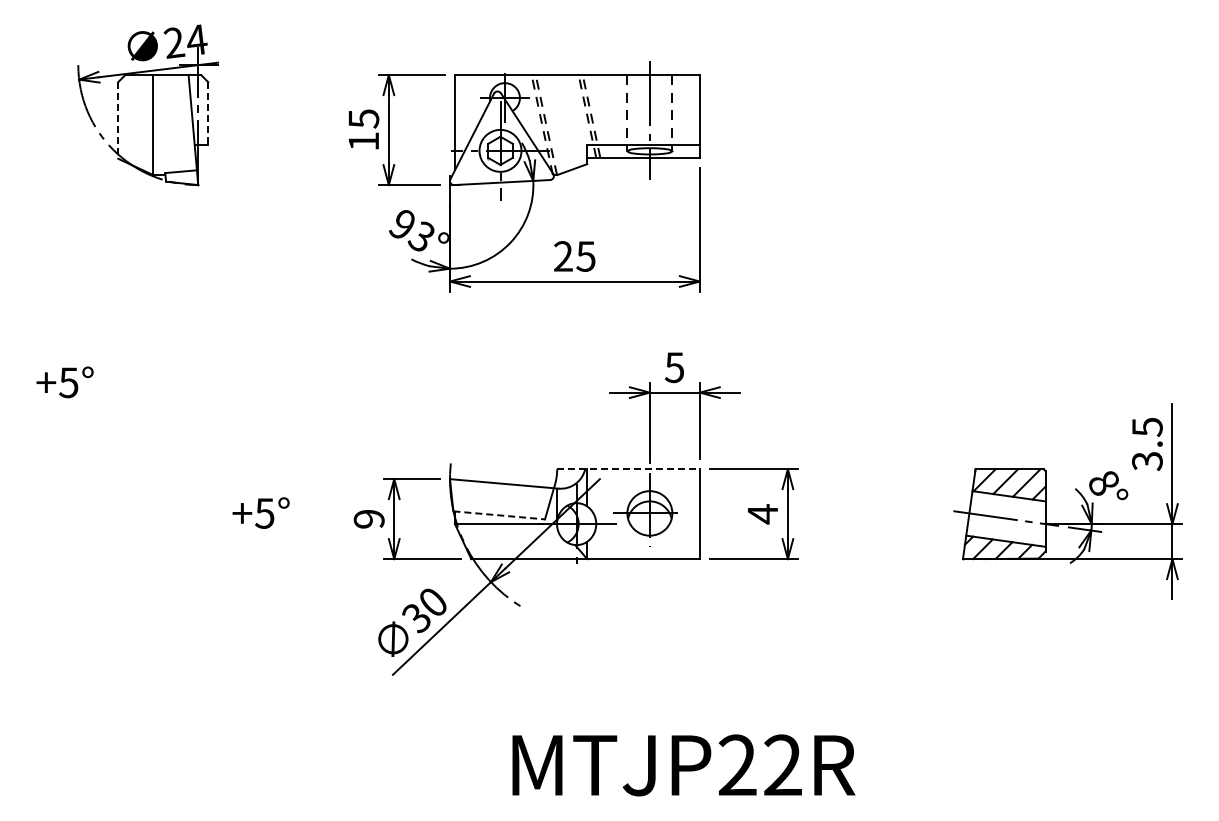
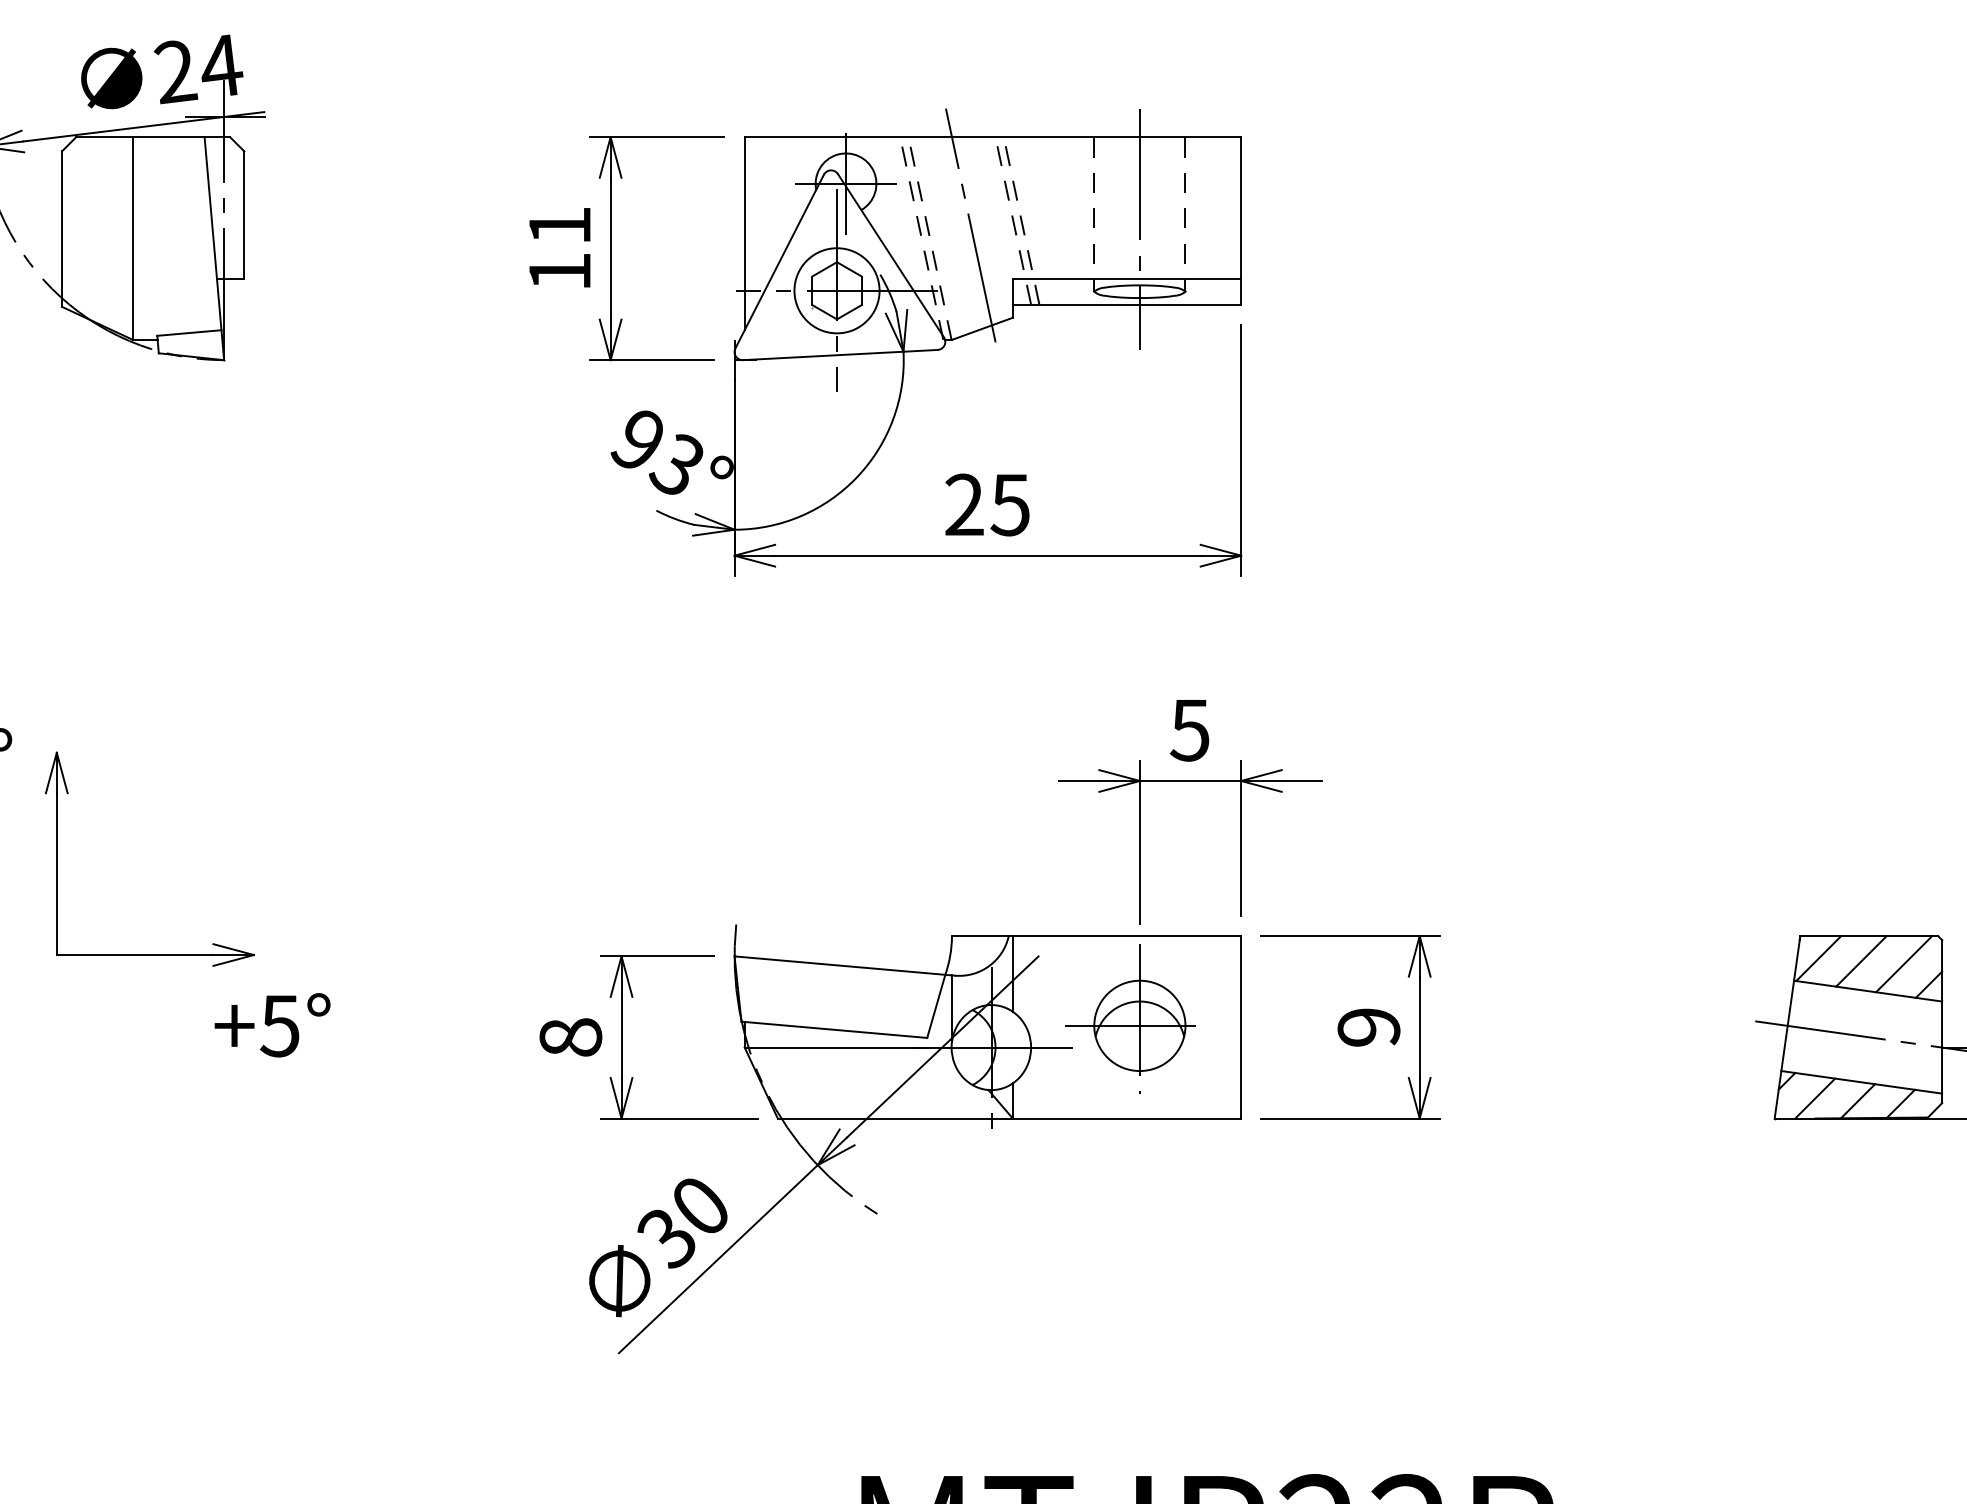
line: (208, 114) -> (244, 217), dashed -> solid
text: (363, 118) -> (559, 225), 15 -> 11
line: (566, 118) -> (970, 225), added
line: (118, 120) -> (62, 229), dashed -> solid
part: (116, 430) -> (58, 857), added
line: (629, 469) -> (1098, 936), dashed -> solid
text: (260, 512) -> (271, 1024), moved
text: (762, 514) -> (1368, 1028), 4 -> 9
line: (499, 515) -> (834, 1030), dashed -> solid
text: (368, 518) -> (569, 1036), 9 -> 8

